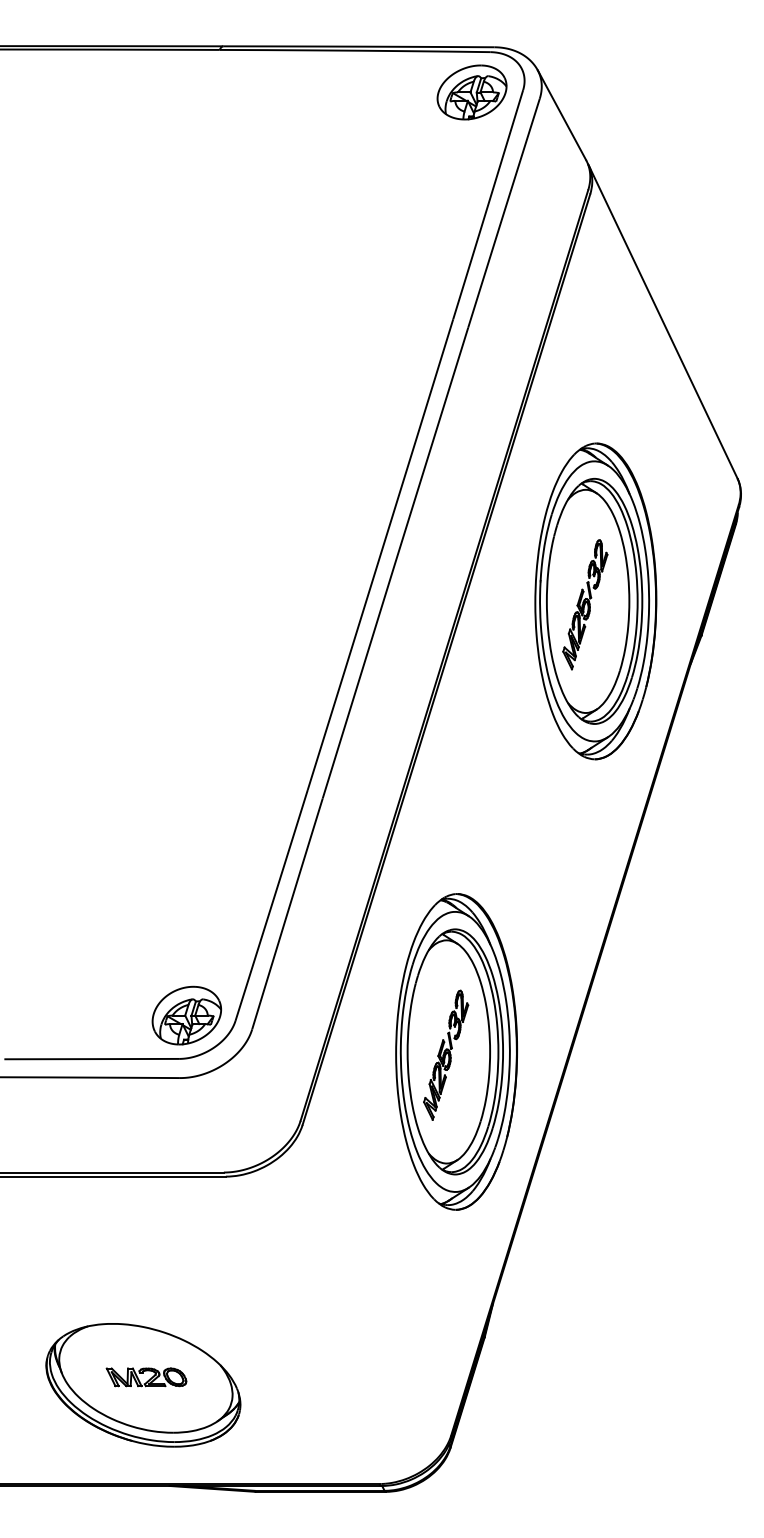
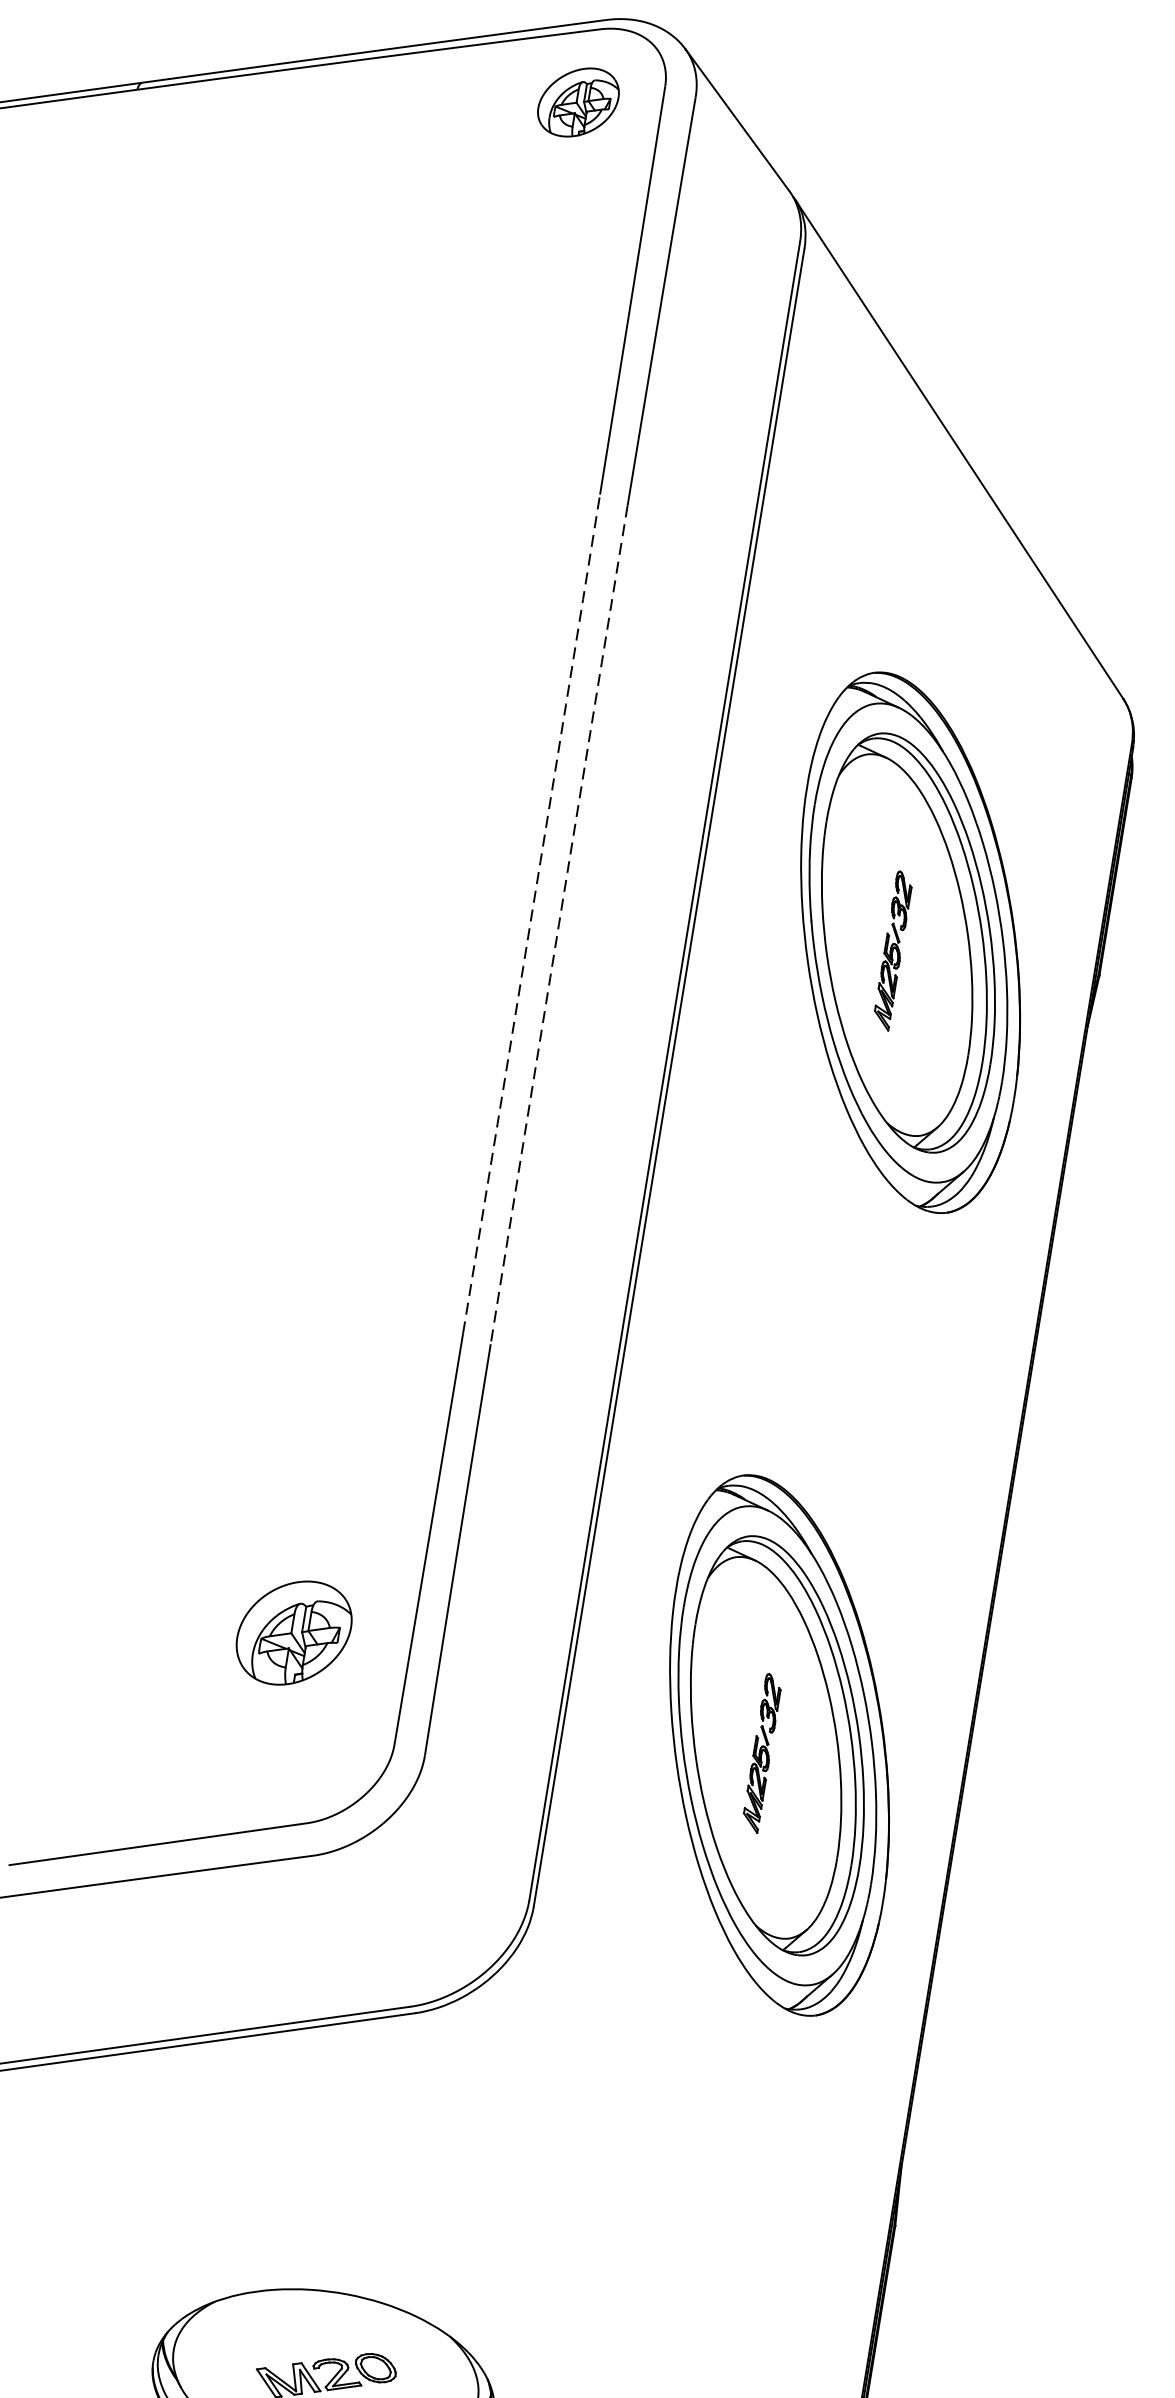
part: (471, 92) -> (577, 102), size x0.7
arc: (380, 554) -> (531, 913), solid -> dashed
arc: (395, 563) -> (559, 925), solid -> dashed
part: (585, 604) -> (893, 950), size x0.7
part: (186, 1015) -> (293, 1632), moved
part: (446, 1054) -> (762, 1752), size x0.7

